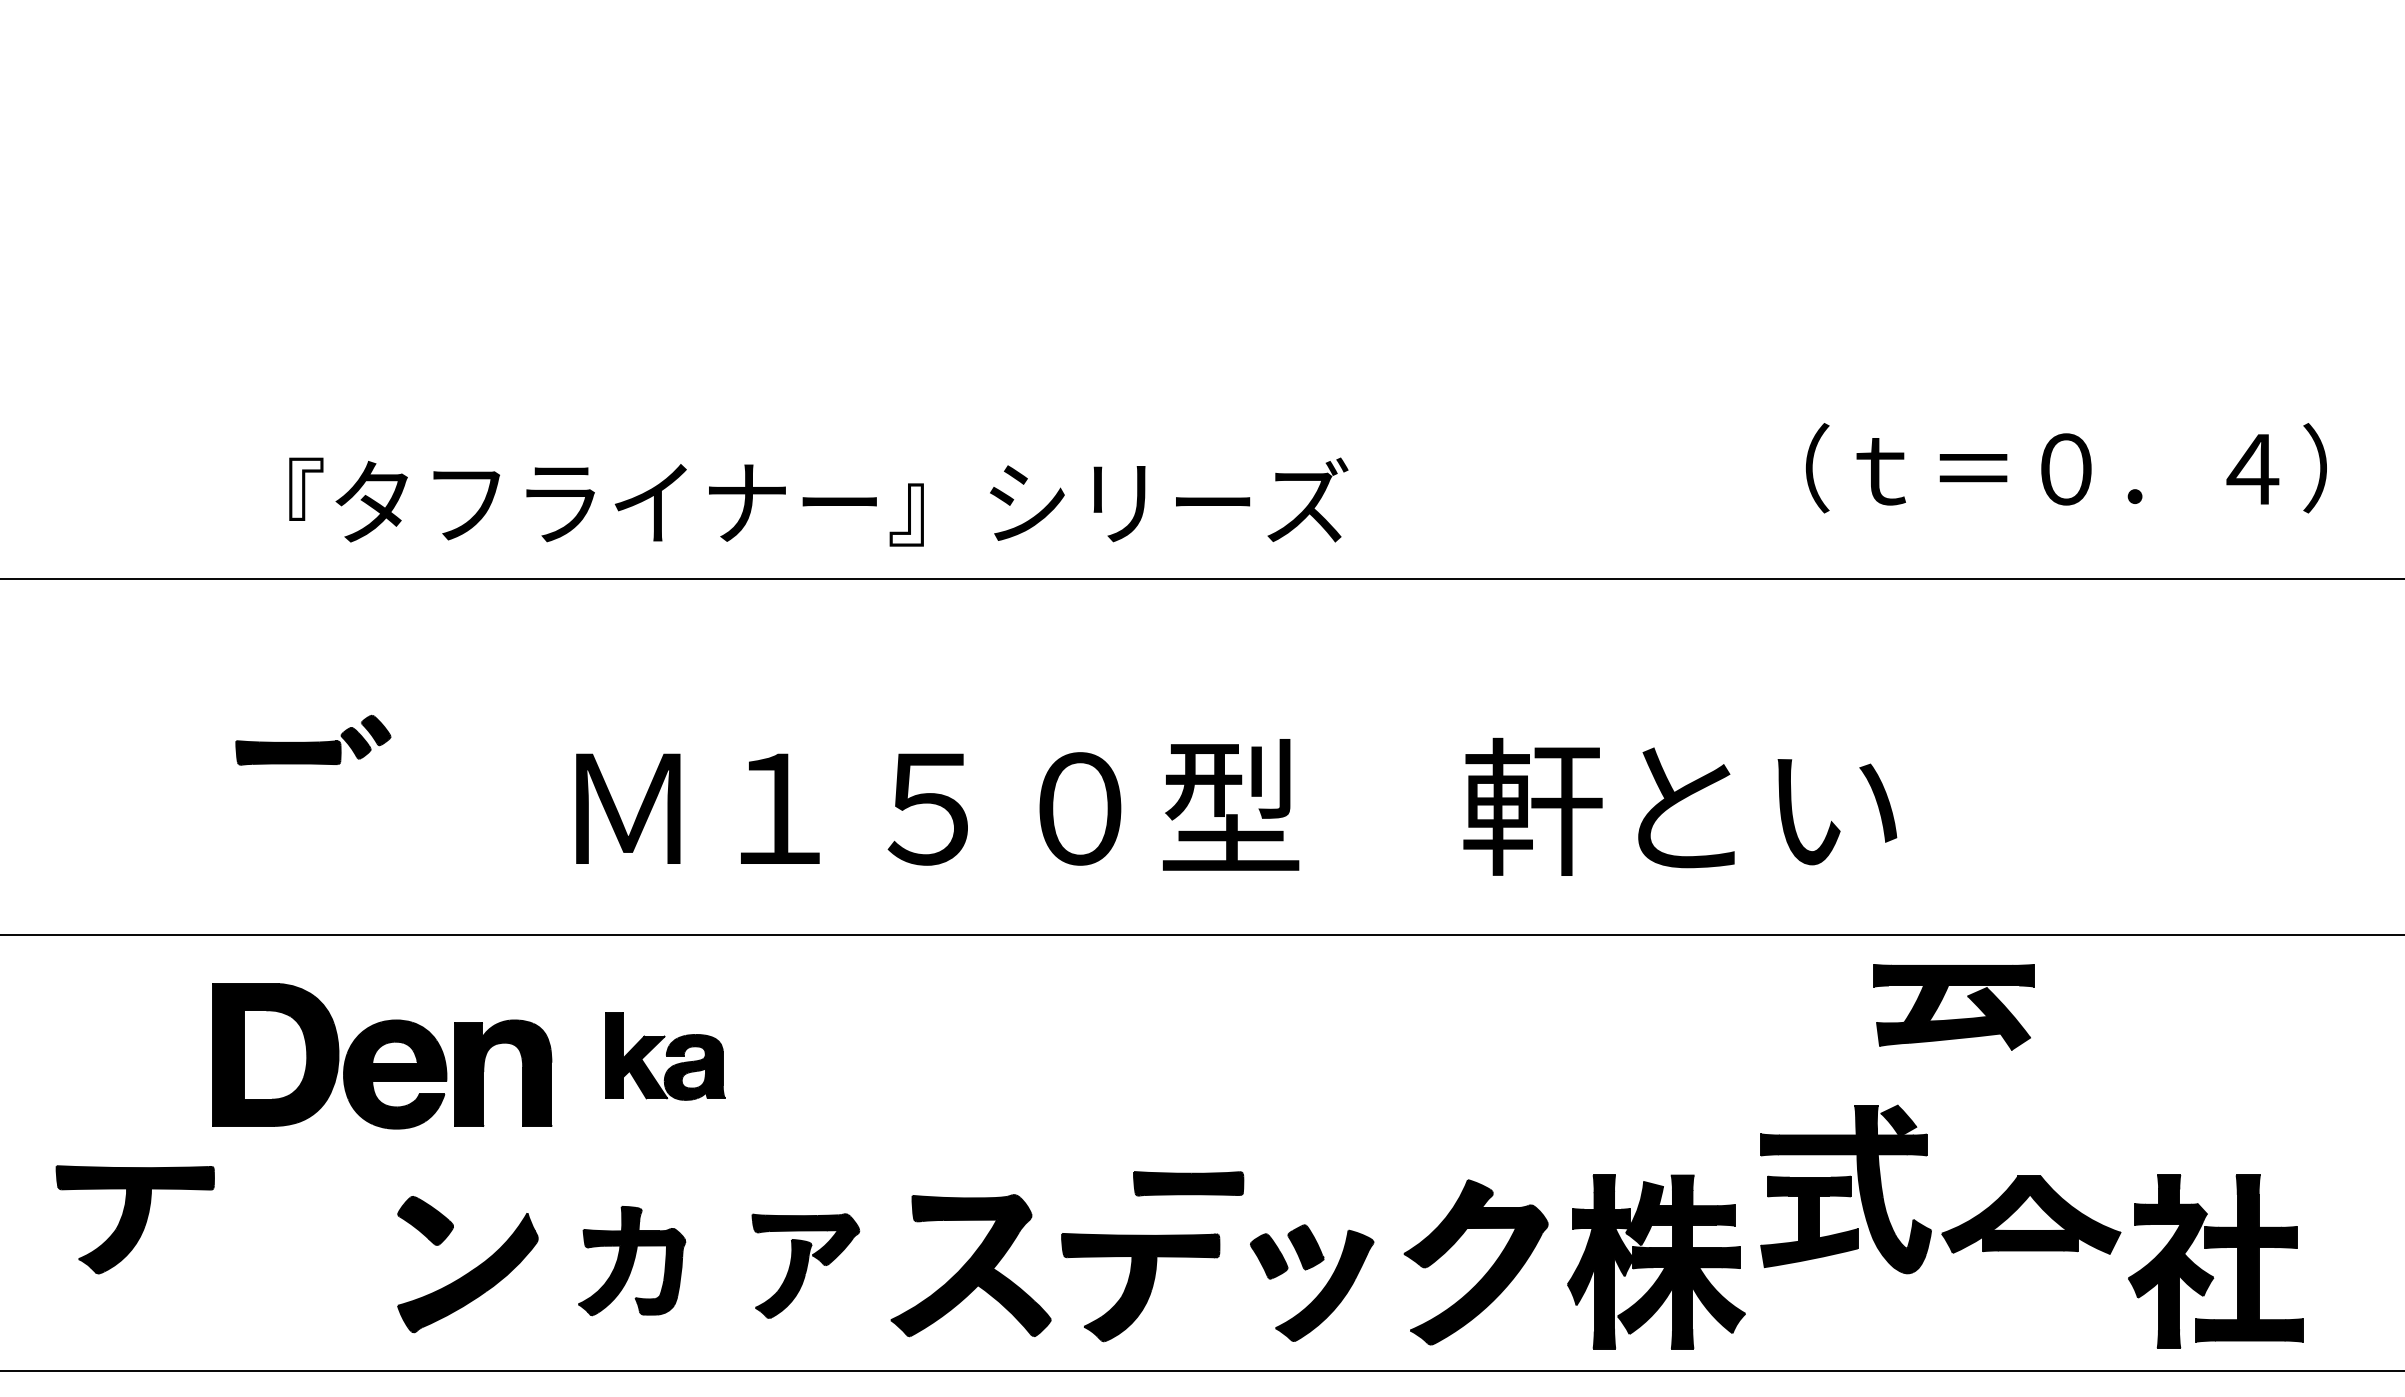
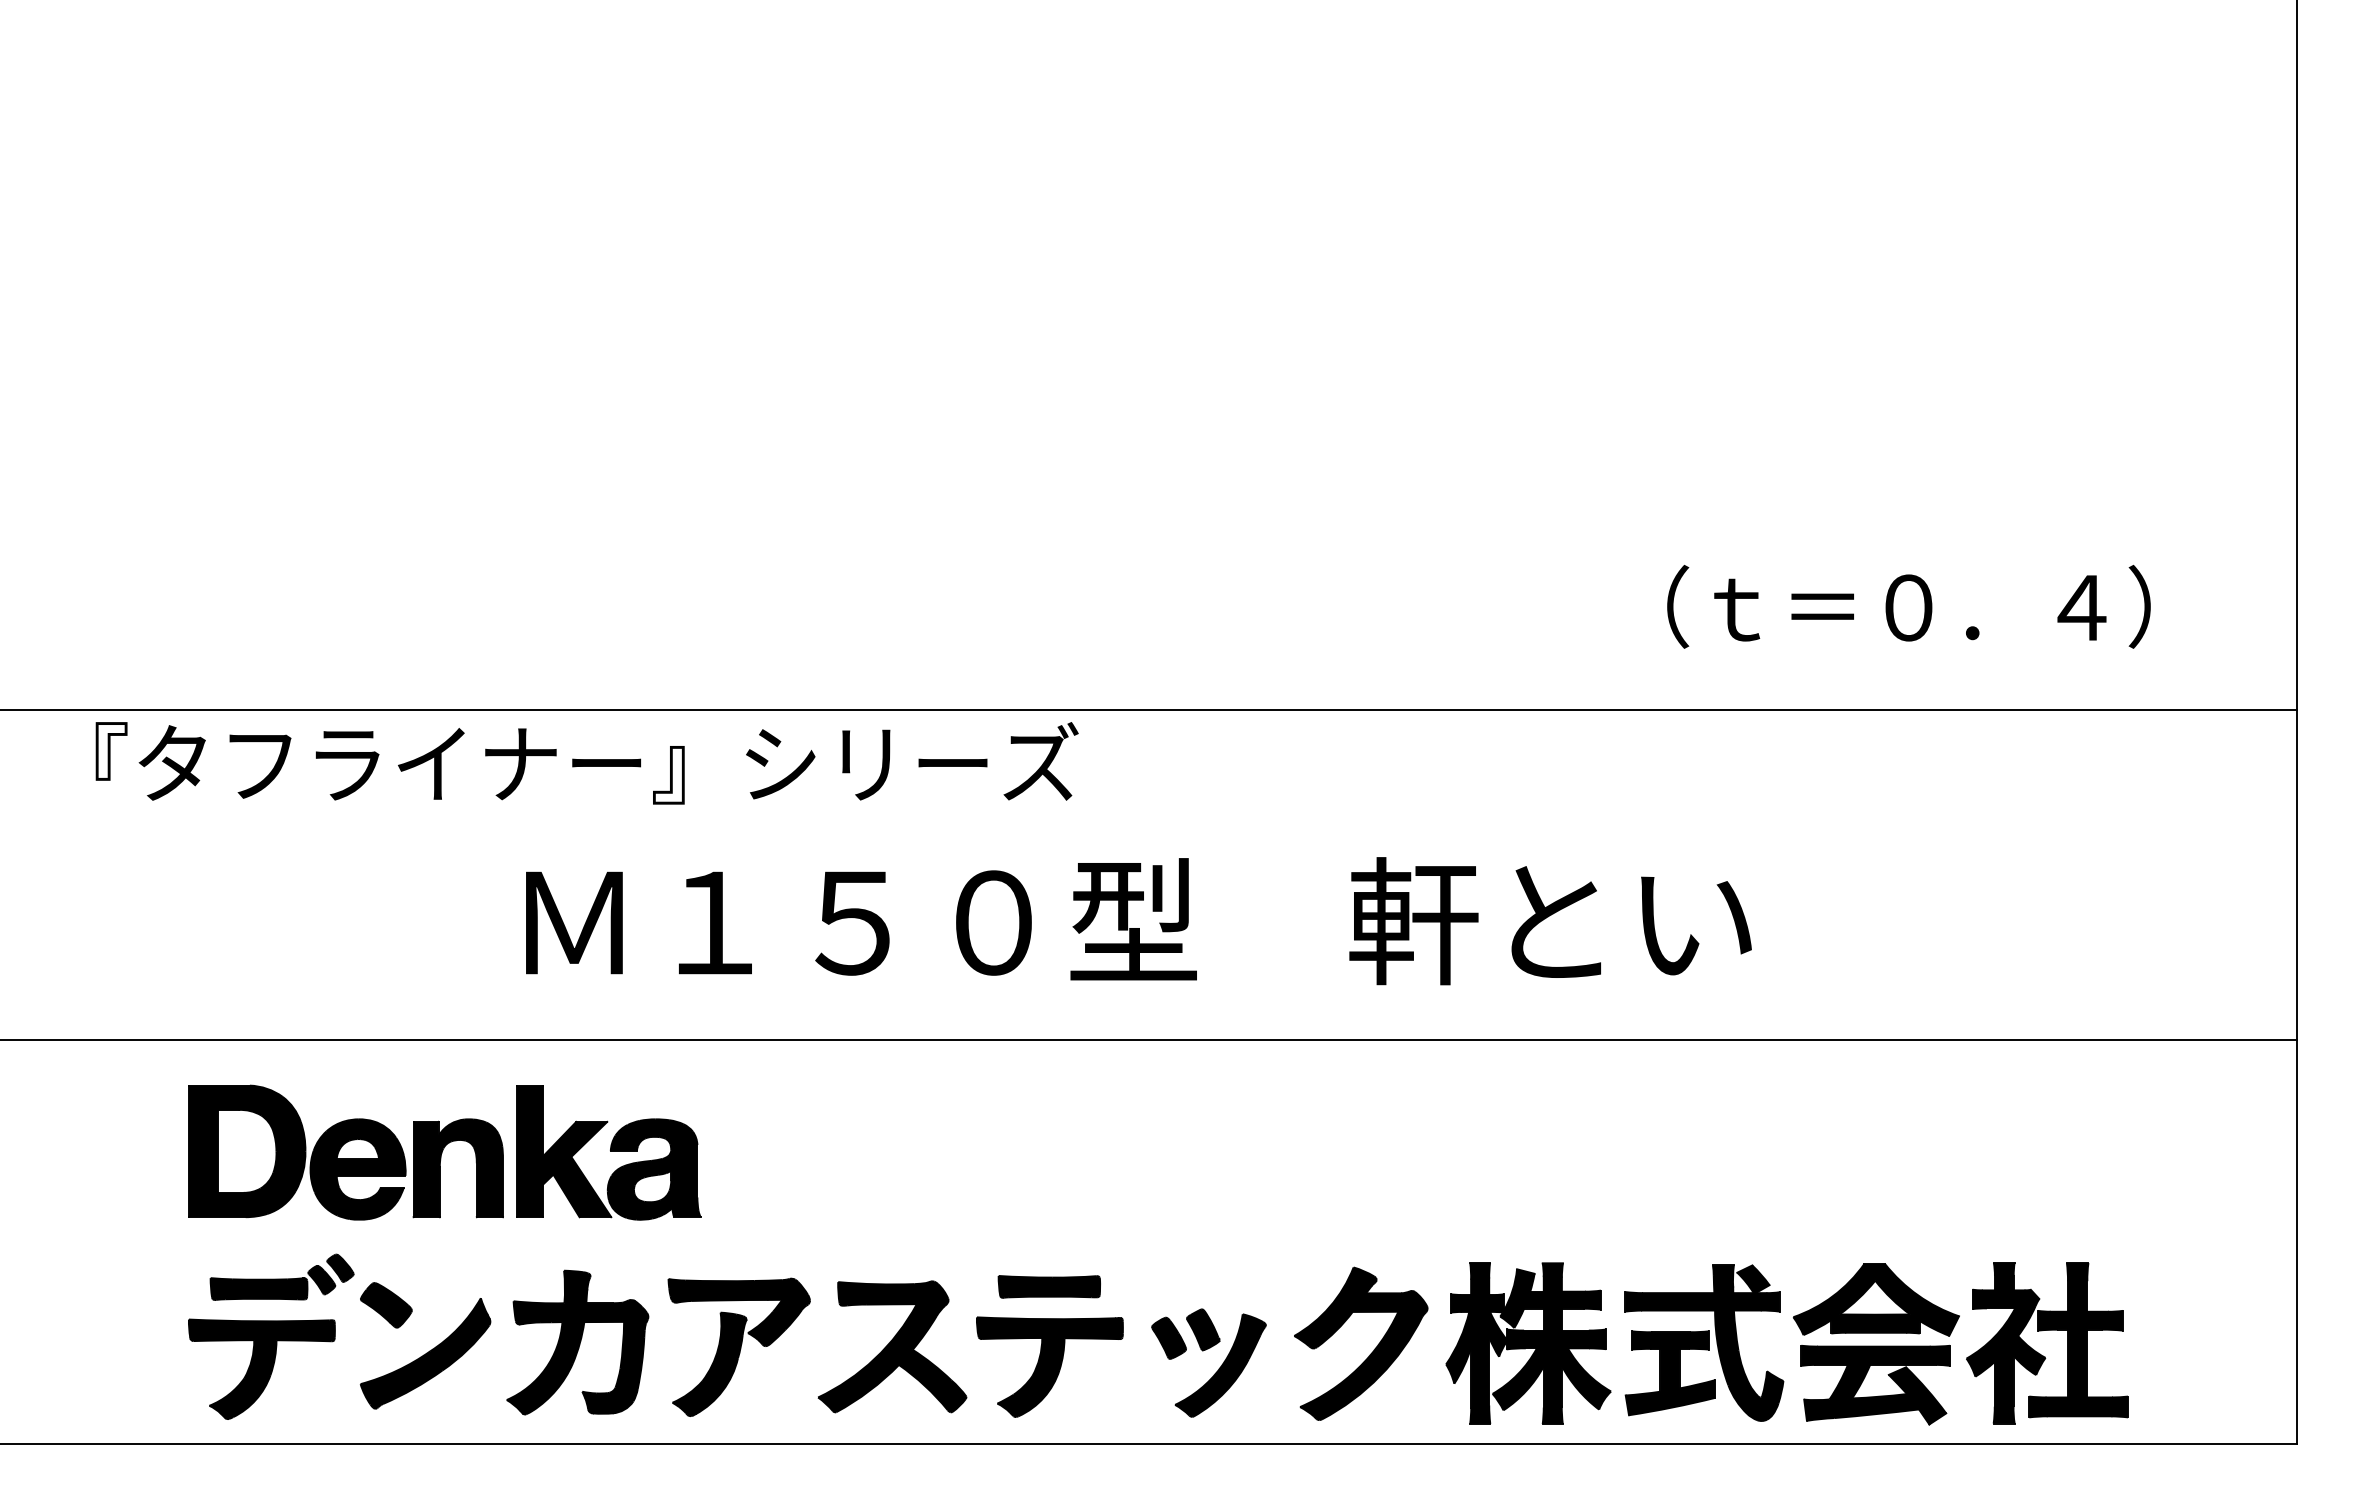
text: (818, 502) -> (586, 763), moved
part: (312, 739) -> (281, 1276), moved
part: (1953, 1006) -> (1875, 1384), moved
part: (665, 1056) -> (608, 1152), size x1.67
part: (1187, 1183) -> (1048, 1286), moved
part: (1846, 1188) -> (1704, 1342), moved
part: (134, 1218) -> (261, 1368), moved
part: (631, 1260) -> (577, 1342), size x1.43
part: (805, 1265) -> (738, 1346), size x1.43

